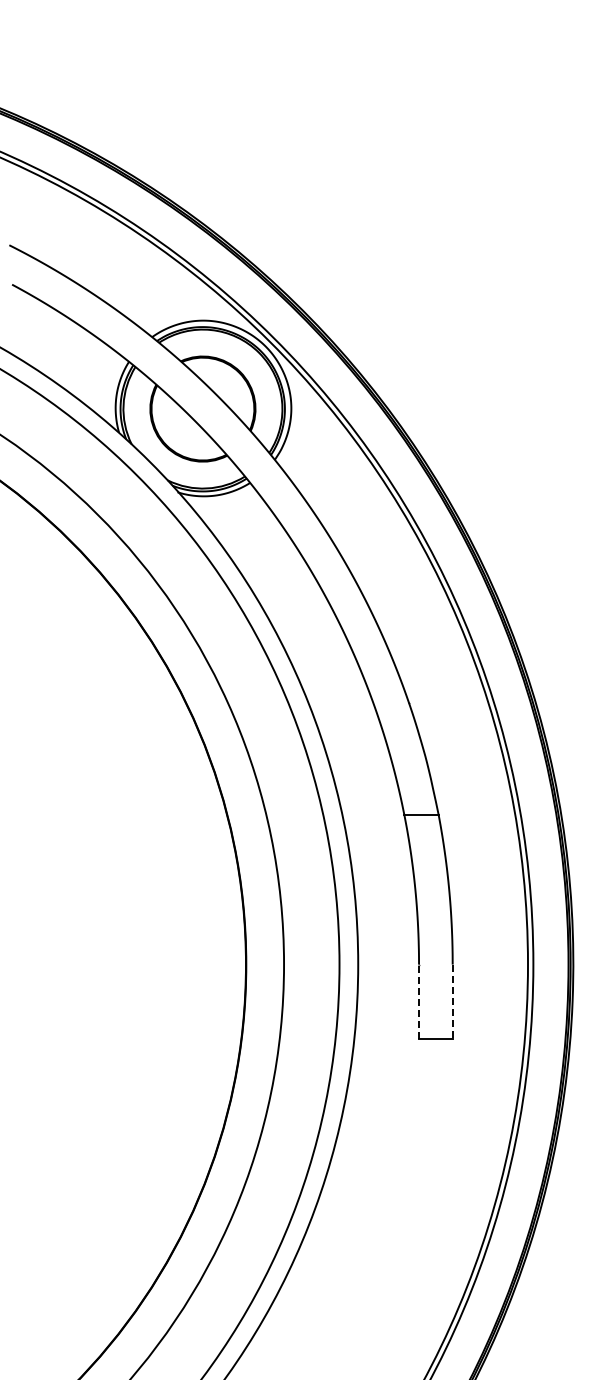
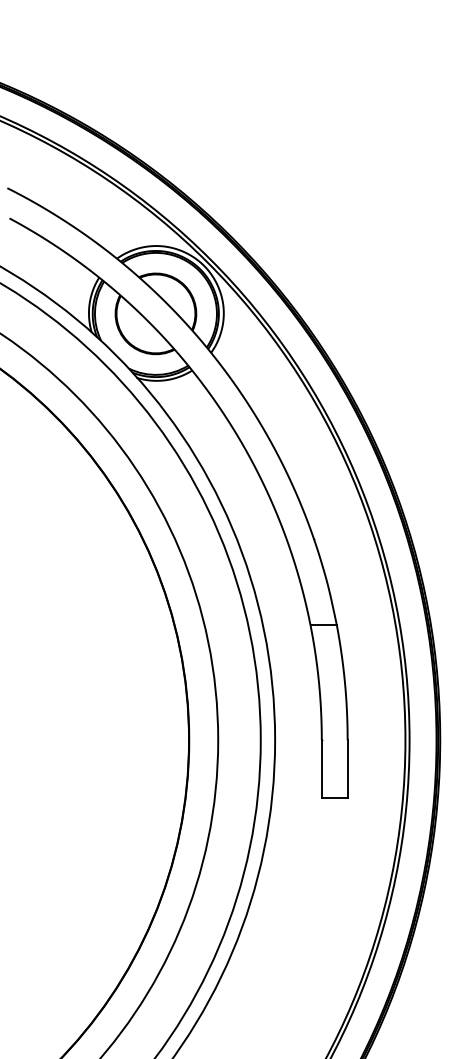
line: (419, 1001) -> (322, 768), dashed -> solid
line: (452, 1002) -> (347, 769), dashed -> solid

